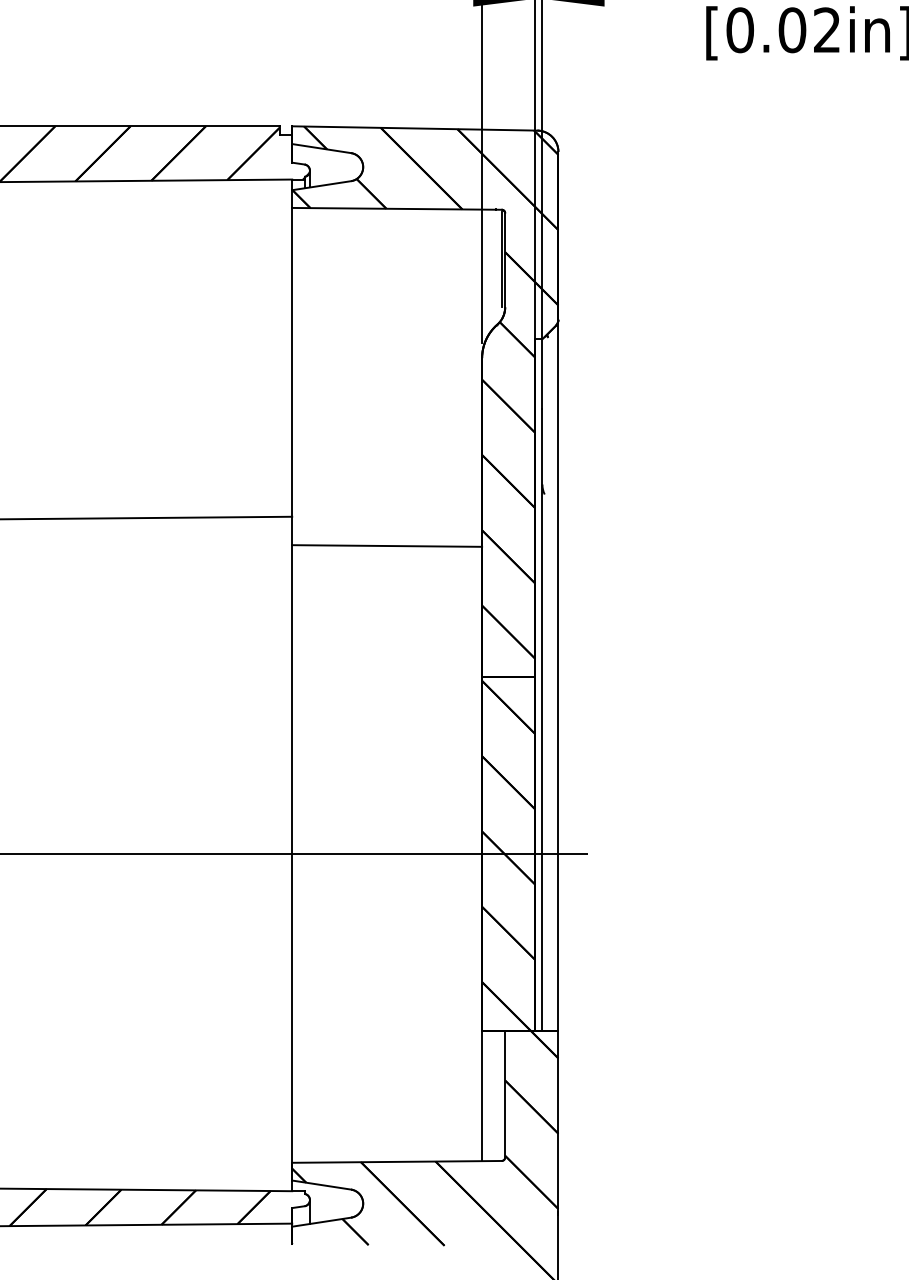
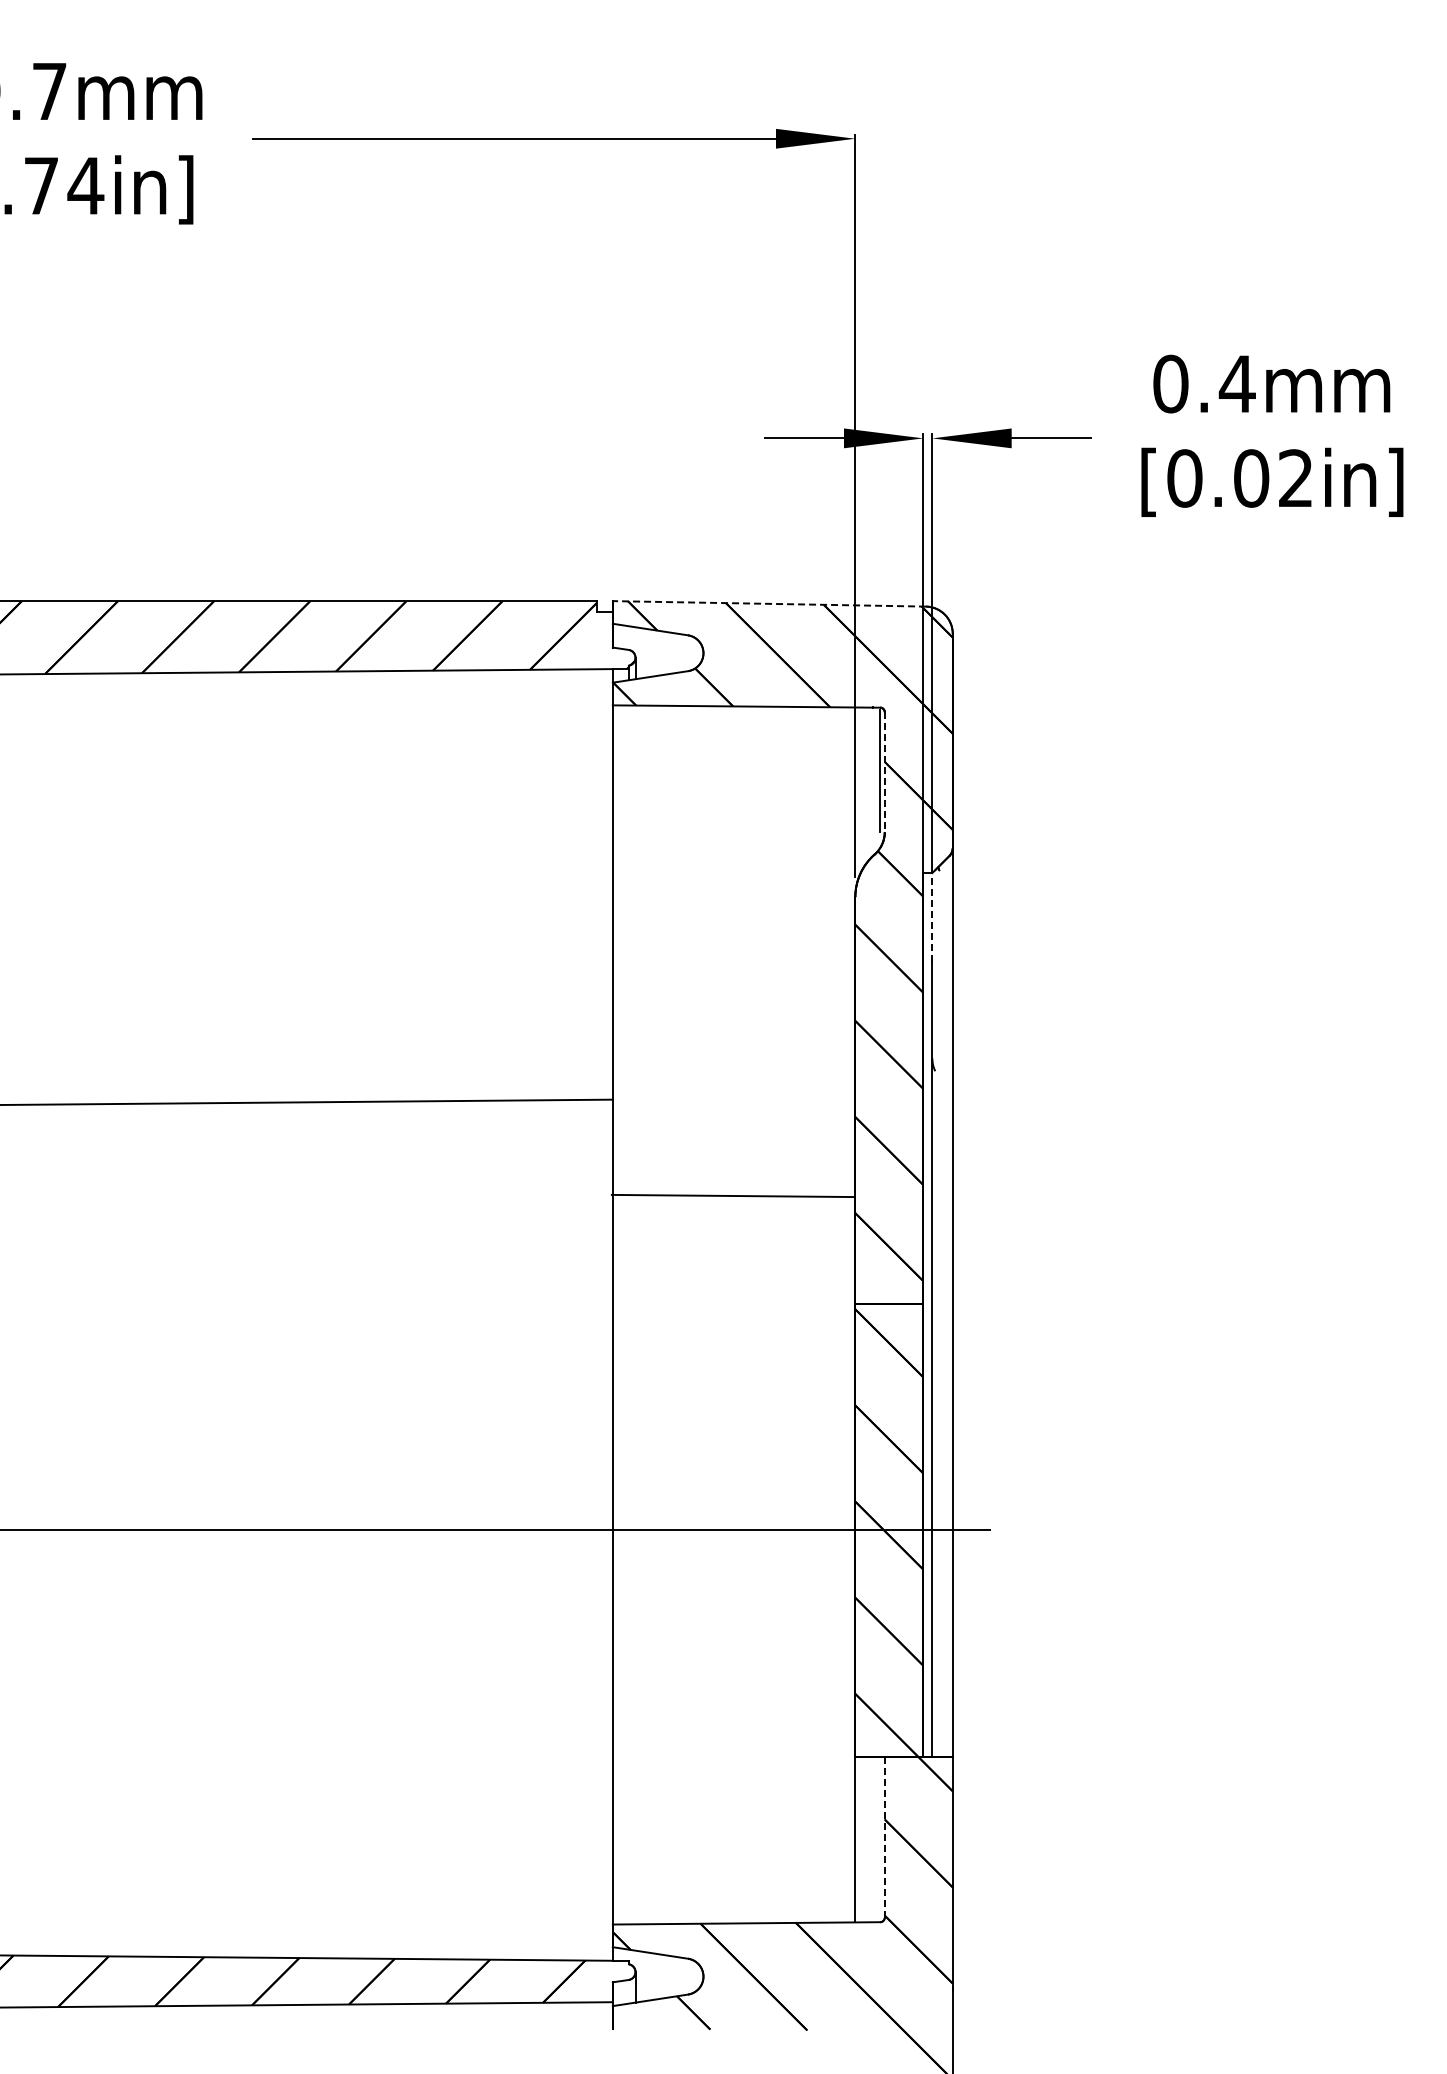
line: (414, 128) -> (769, 603), solid -> dashed
line: (504, 260) -> (884, 772), solid -> dashed
line: (542, 373) -> (932, 916), solid -> dashed
line: (386, 545) -> (732, 1195), moved
line: (504, 1093) -> (884, 1836), solid -> dashed

